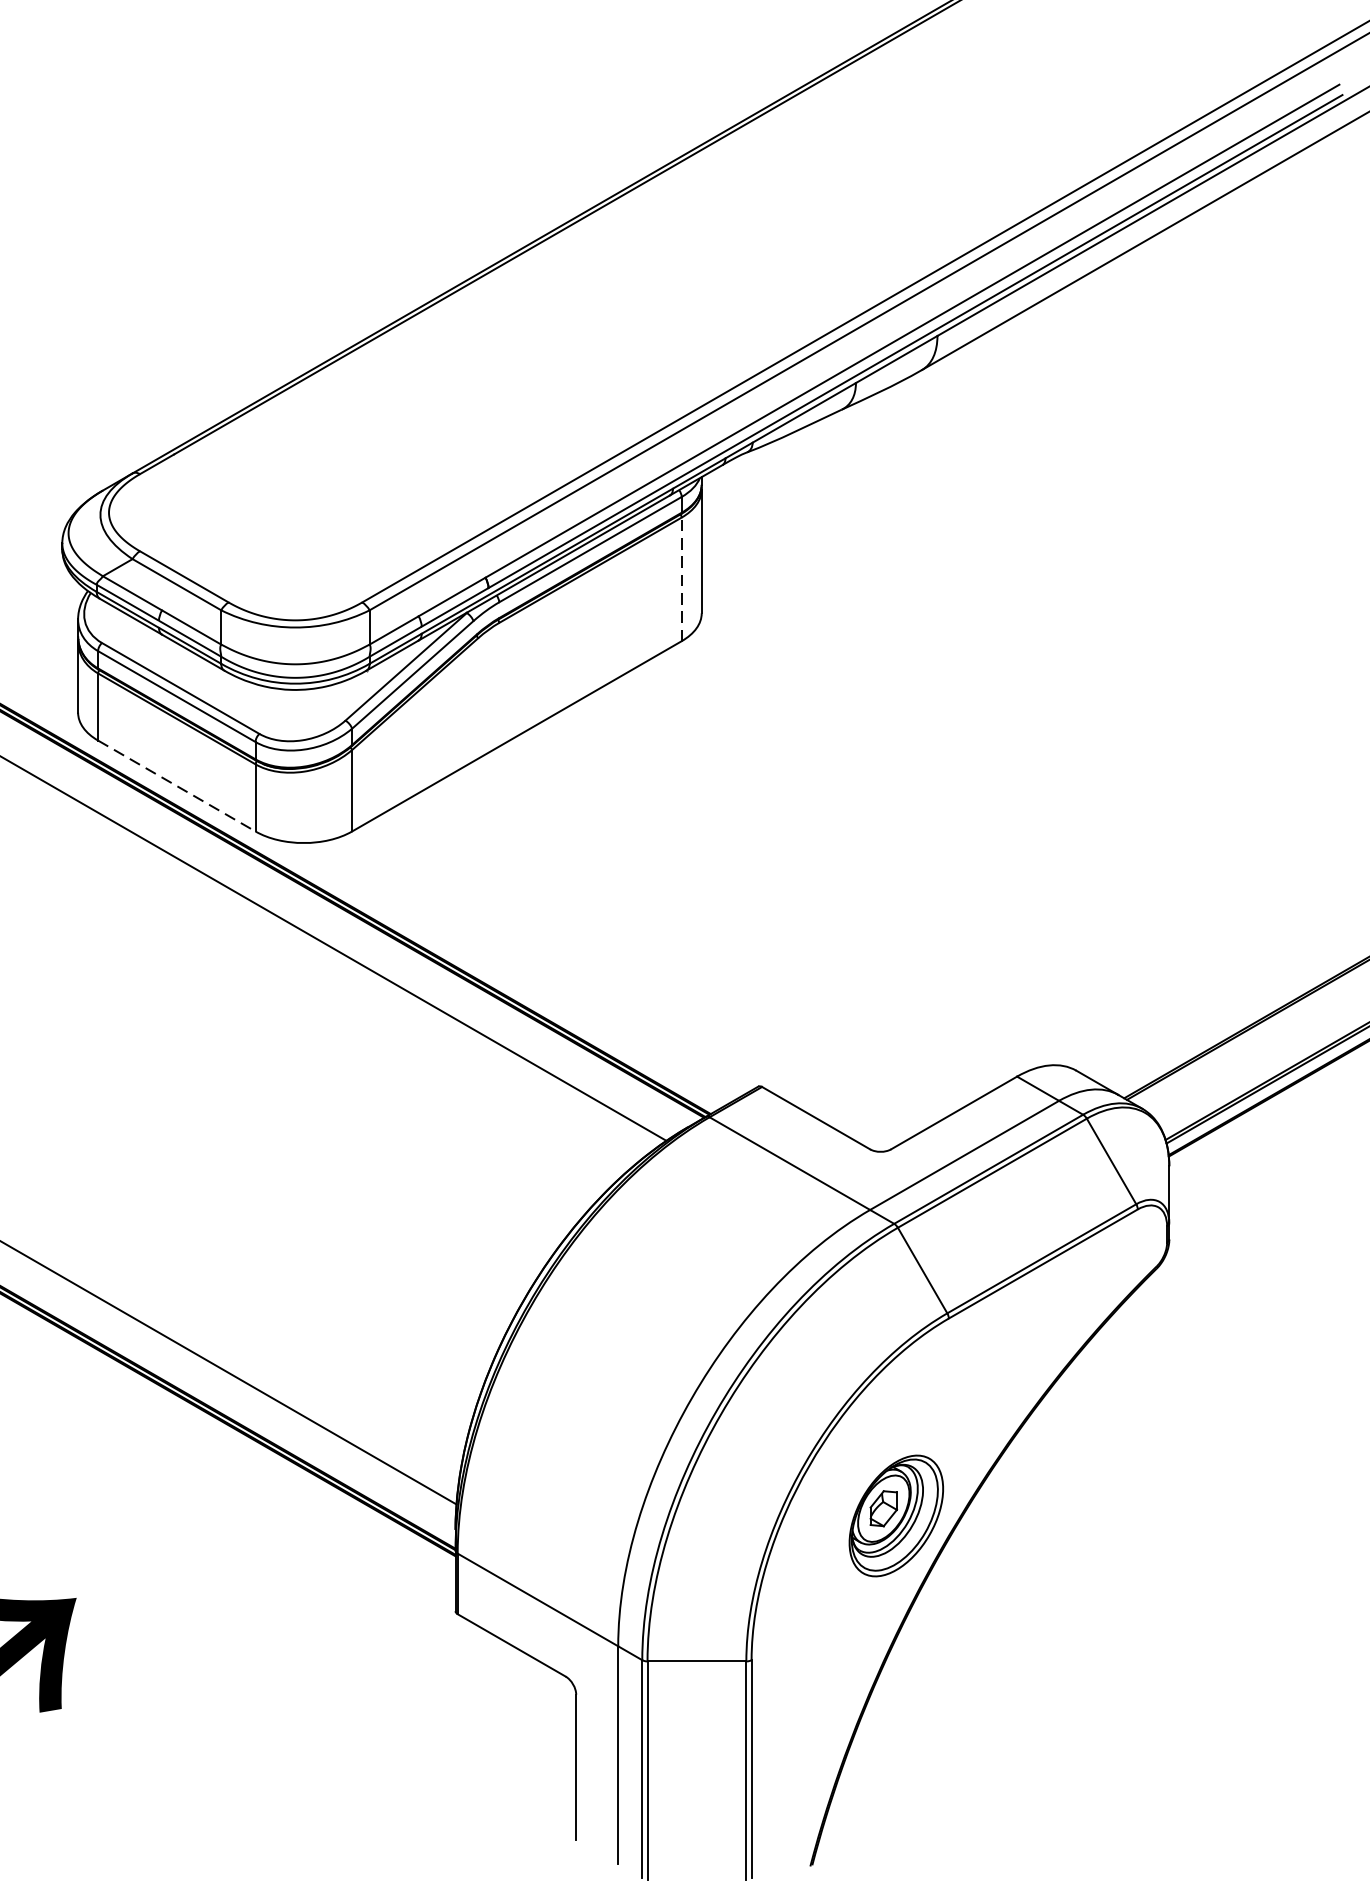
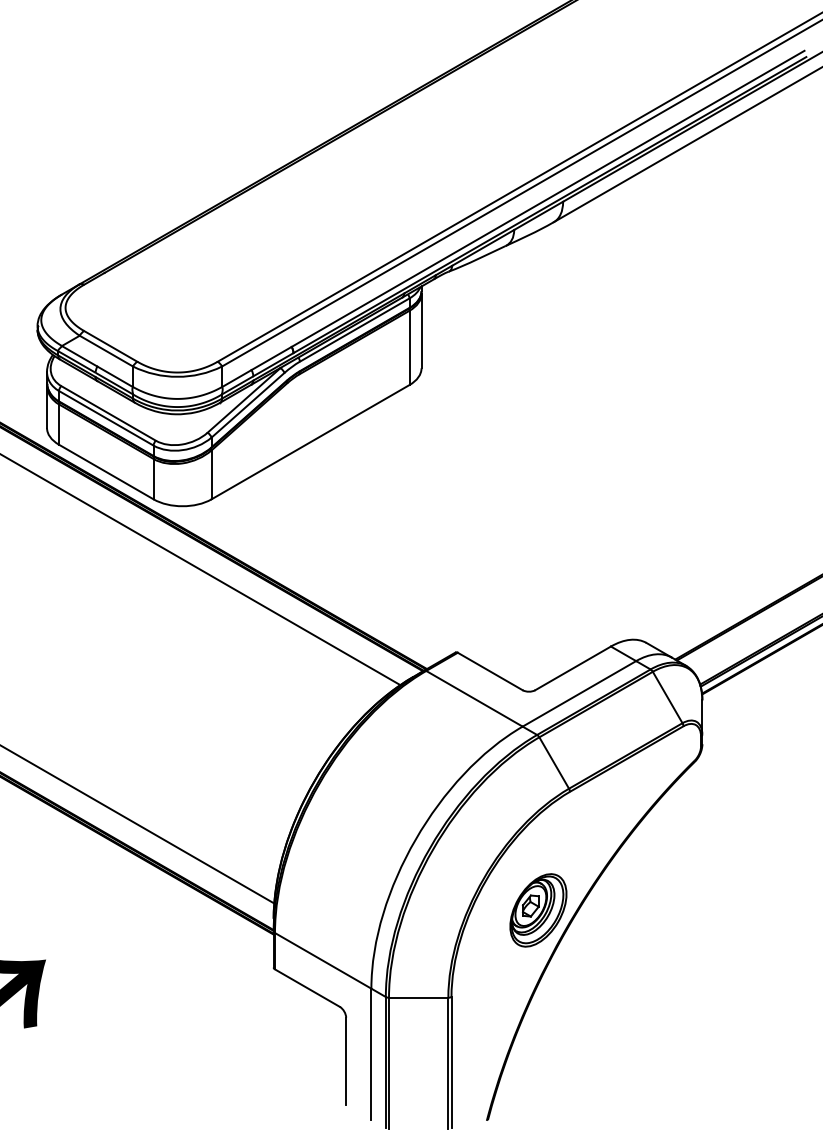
line: (681, 578) -> (409, 347), dashed -> solid
line: (177, 786) -> (106, 472), dashed -> solid

